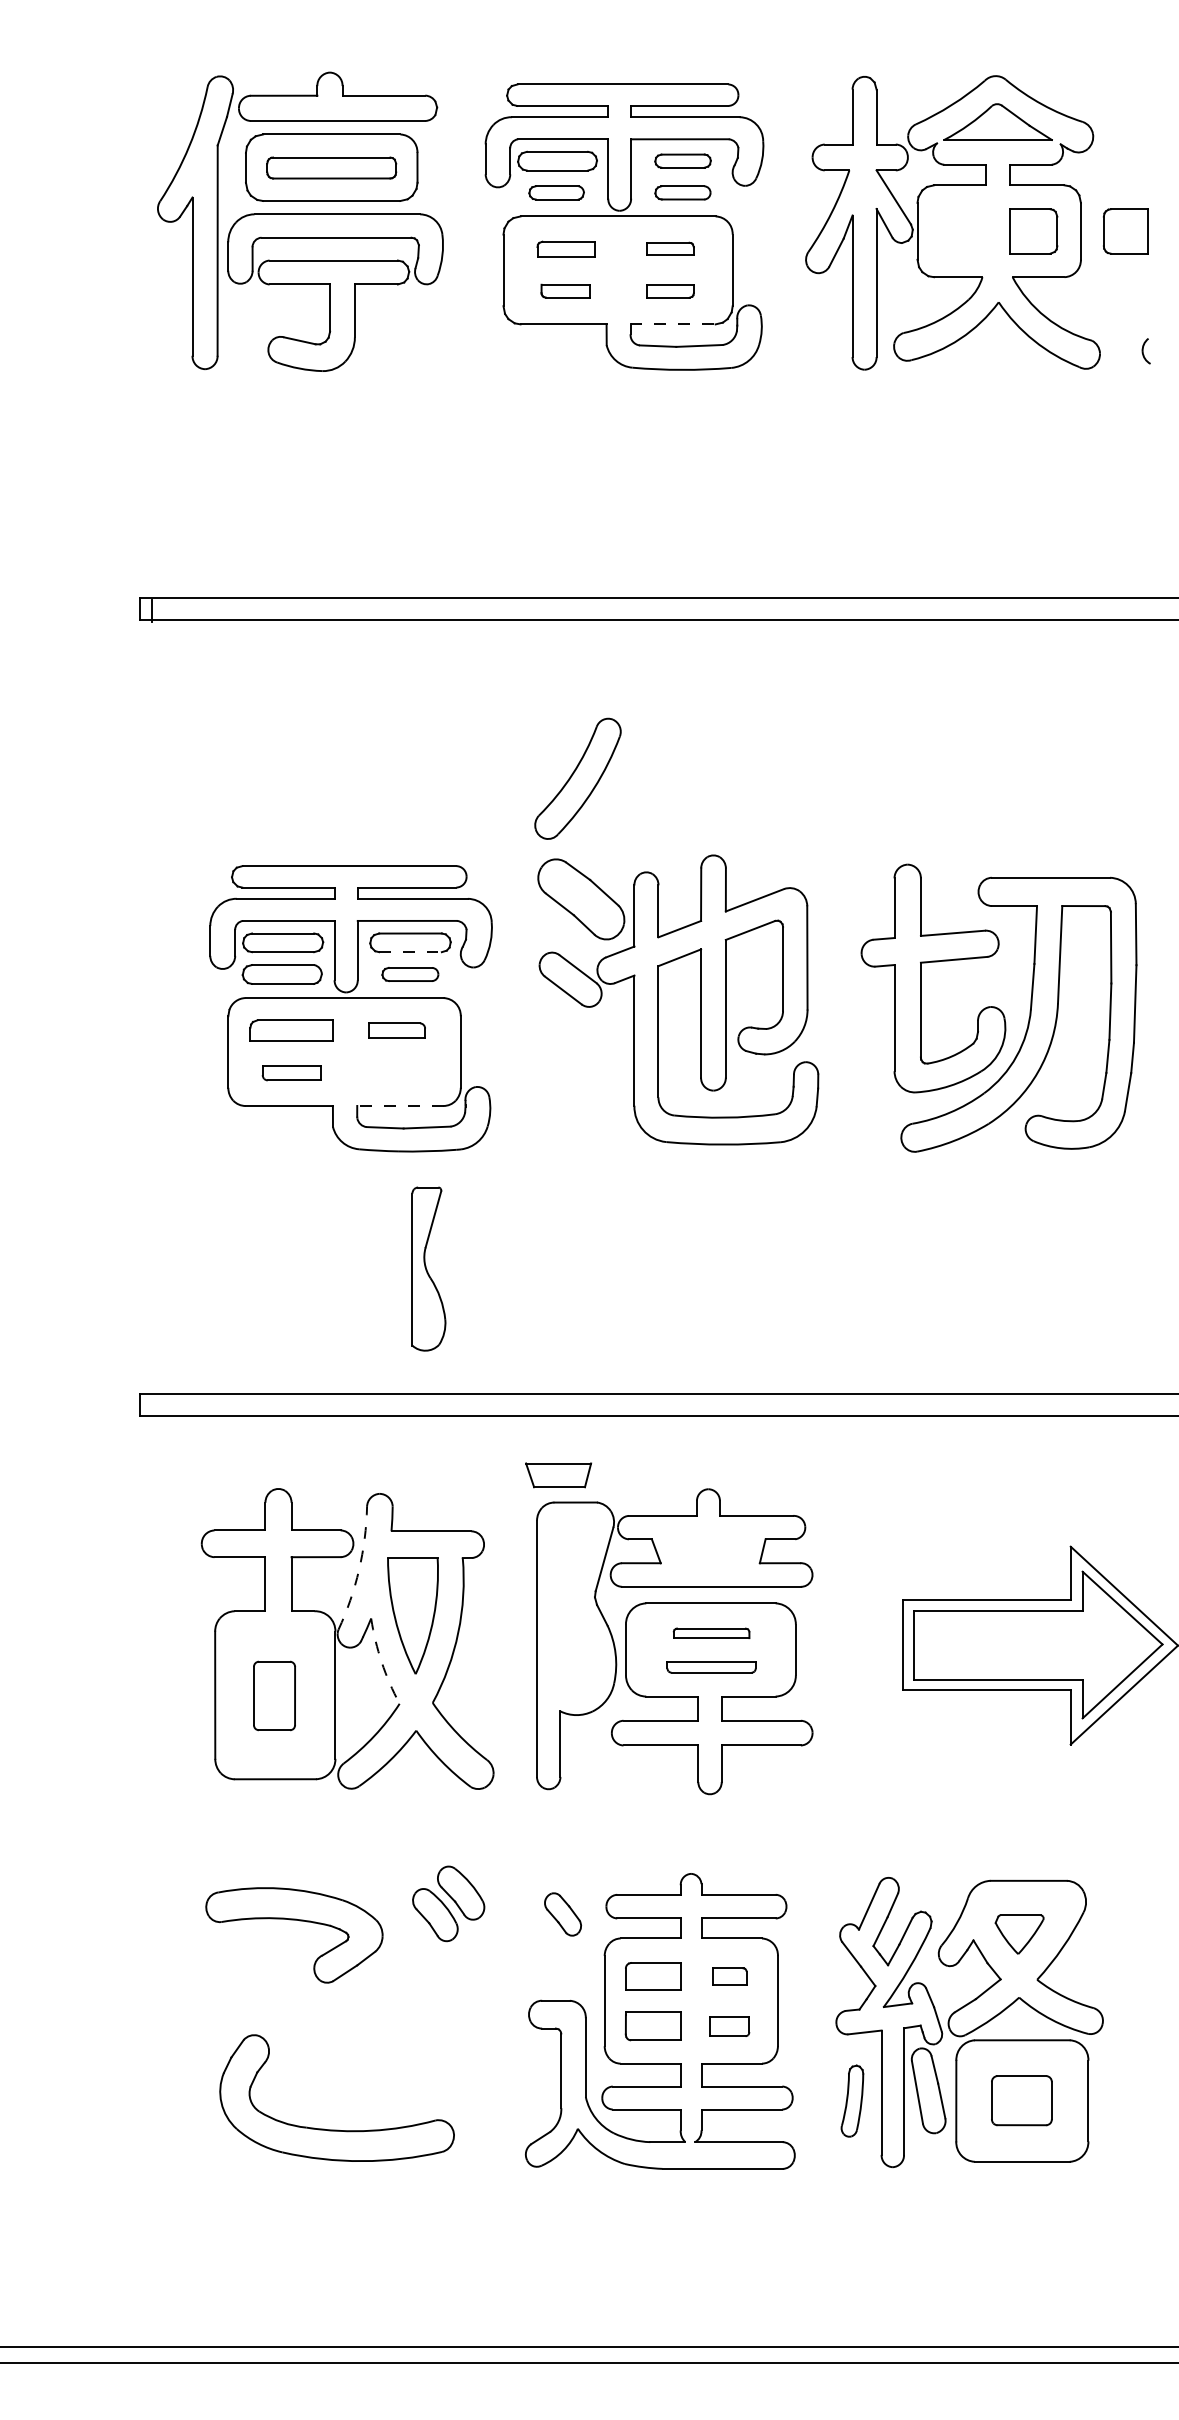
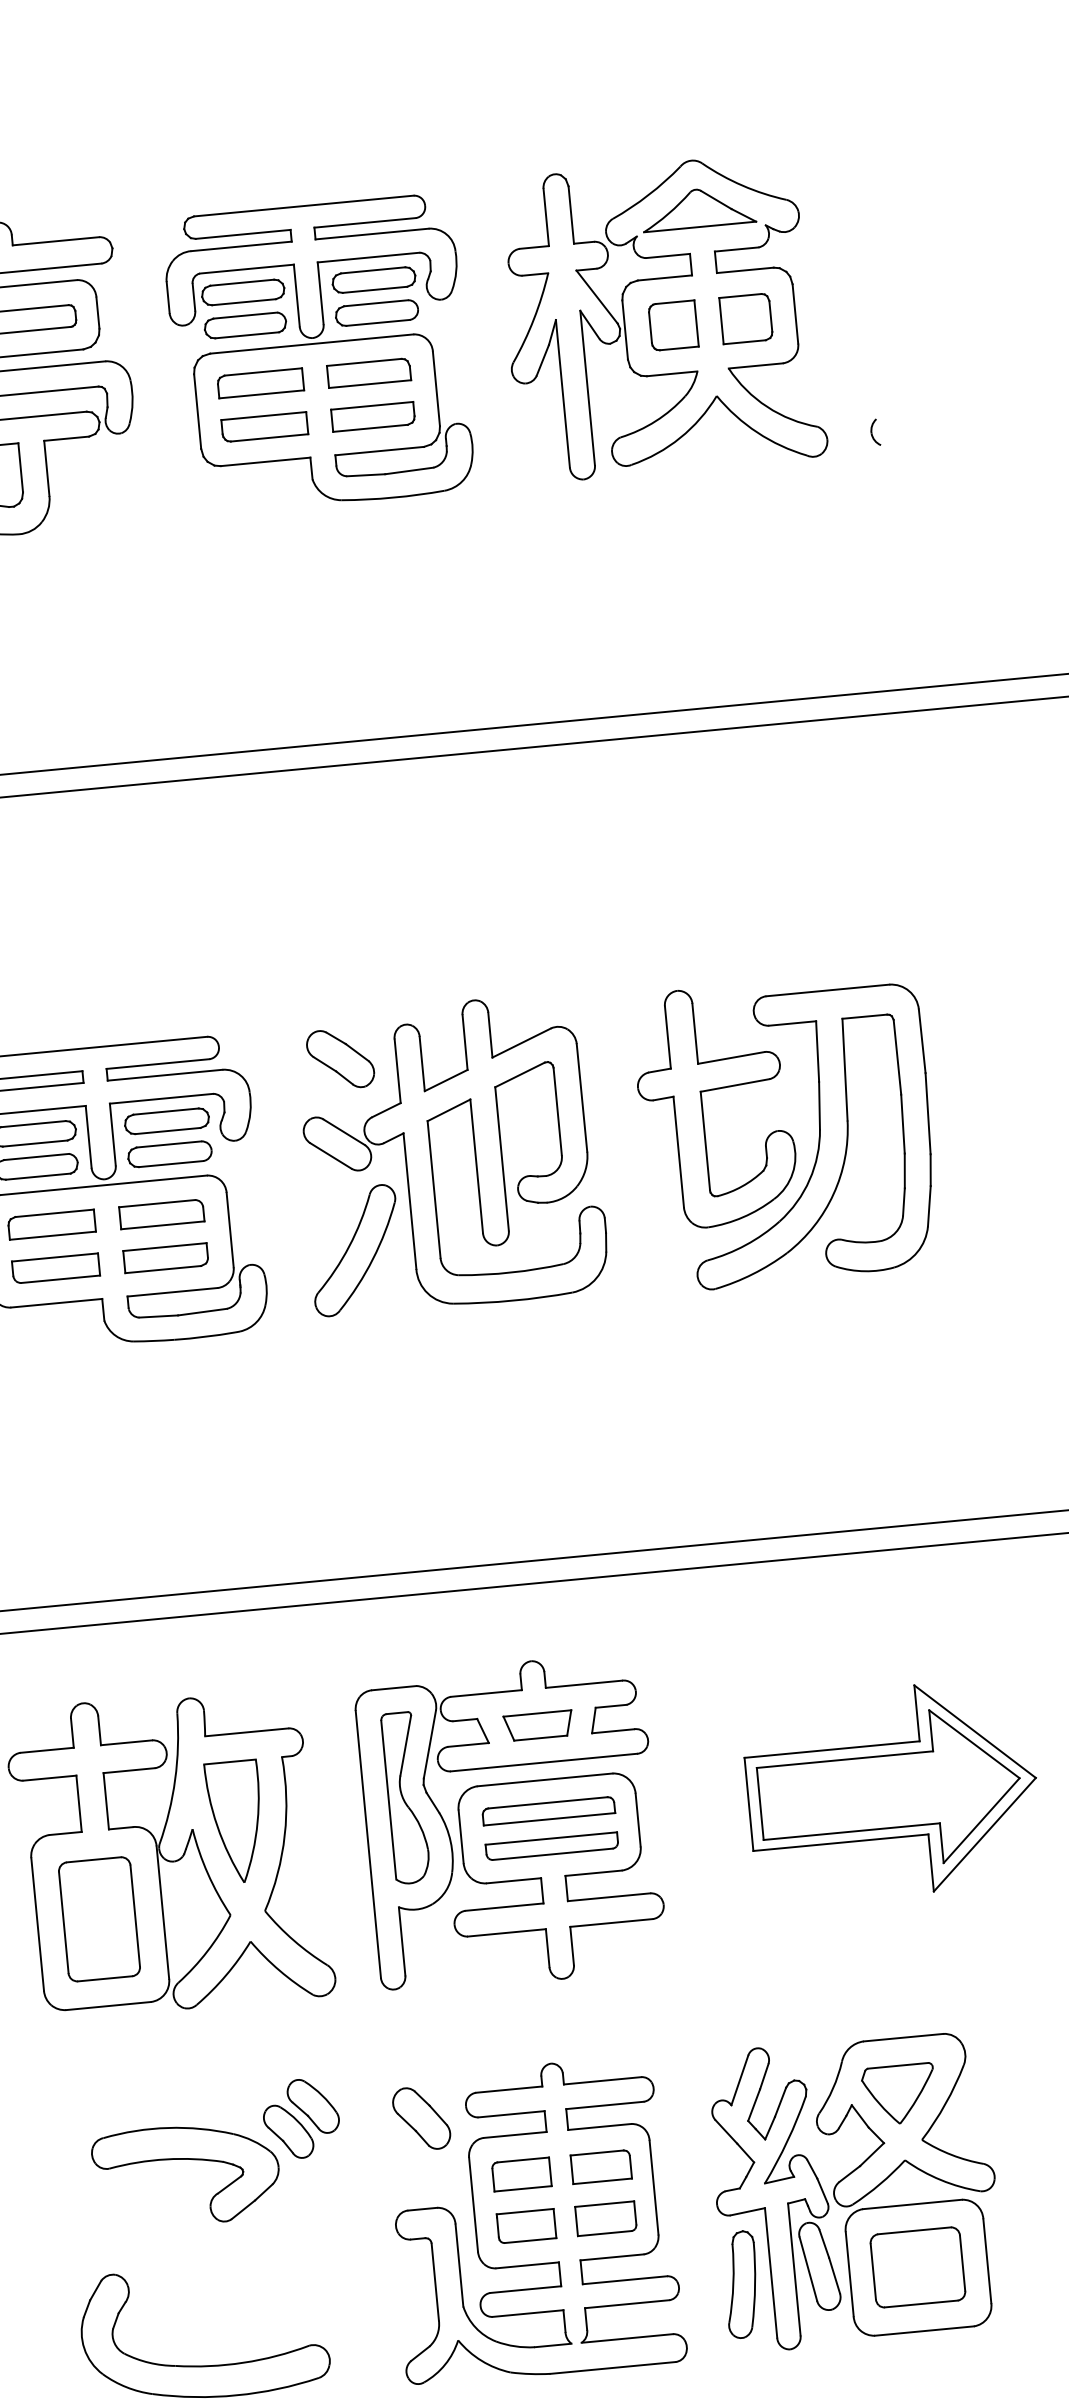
part: (682, 160) -> (373, 279), size x1.43
part: (556, 192) -> (245, 325), size x1.43
part: (682, 192) -> (376, 312), size x1.43
part: (1125, 231) -> (673, 325), moved
part: (565, 248) -> (260, 382), size x1.43
part: (670, 248) -> (369, 372), size x1.67
part: (565, 290) -> (264, 426), size x1.67
part: (670, 291) -> (373, 417), size x1.67
line: (673, 324) -> (380, 451), dashed -> solid
part: (577, 778) -> (354, 1250), moved
part: (580, 898) -> (339, 1058), size x0.71
line: (411, 952) -> (168, 1131), dashed -> solid
part: (410, 974) -> (170, 1154), size x1.43
part: (396, 1030) -> (161, 1214), size x1.43
part: (291, 1072) -> (55, 1268), size x1.43
part: (397, 1072) -> (166, 1257), added
line: (399, 1105) -> (171, 1291), dashed -> solid
part: (428, 1268) -> (405, 1797), moved
part: (558, 1475) -> (538, 1725), moved
arc: (359, 1569) -> (175, 1779), dashed -> solid
part: (711, 1633) -> (548, 1811), size x1.67
arc: (381, 1662) -> (207, 1873), dashed -> solid
part: (711, 1667) -> (551, 1846), size x1.43
part: (274, 1695) -> (99, 1918), size x1.67
part: (562, 1914) -> (421, 2118), size x1.43
part: (299, 1921) -> (190, 2160), moved
part: (1019, 1934) -> (899, 2094), size x1.43
part: (729, 1976) -> (601, 2166), size x1.67
part: (729, 2026) -> (606, 2218), size x1.43
part: (852, 2100) -> (741, 2283), size x1.43
part: (1021, 2100) -> (917, 2267), size x1.43

